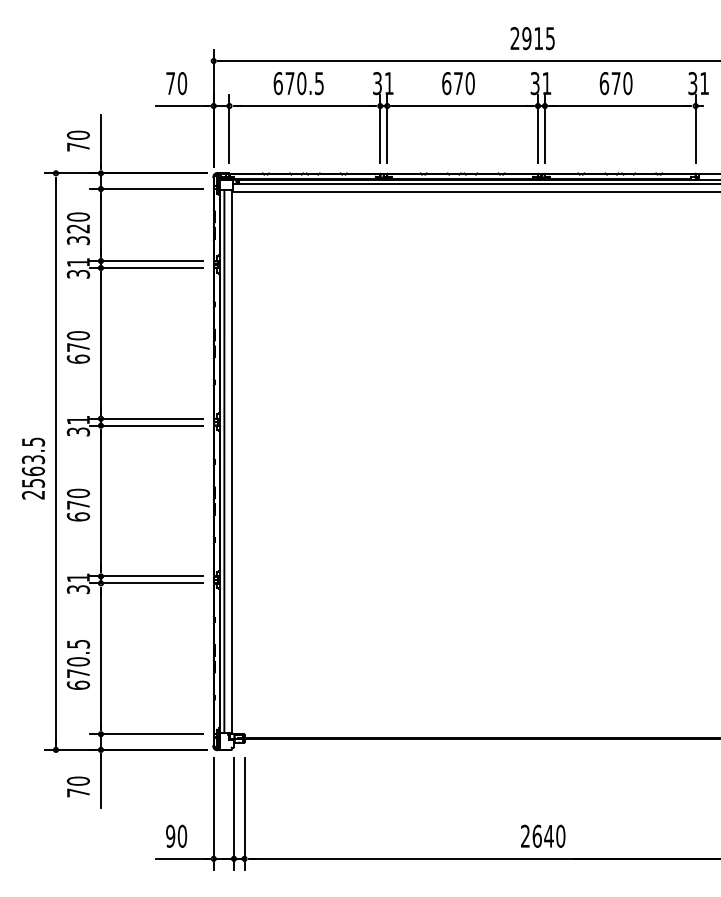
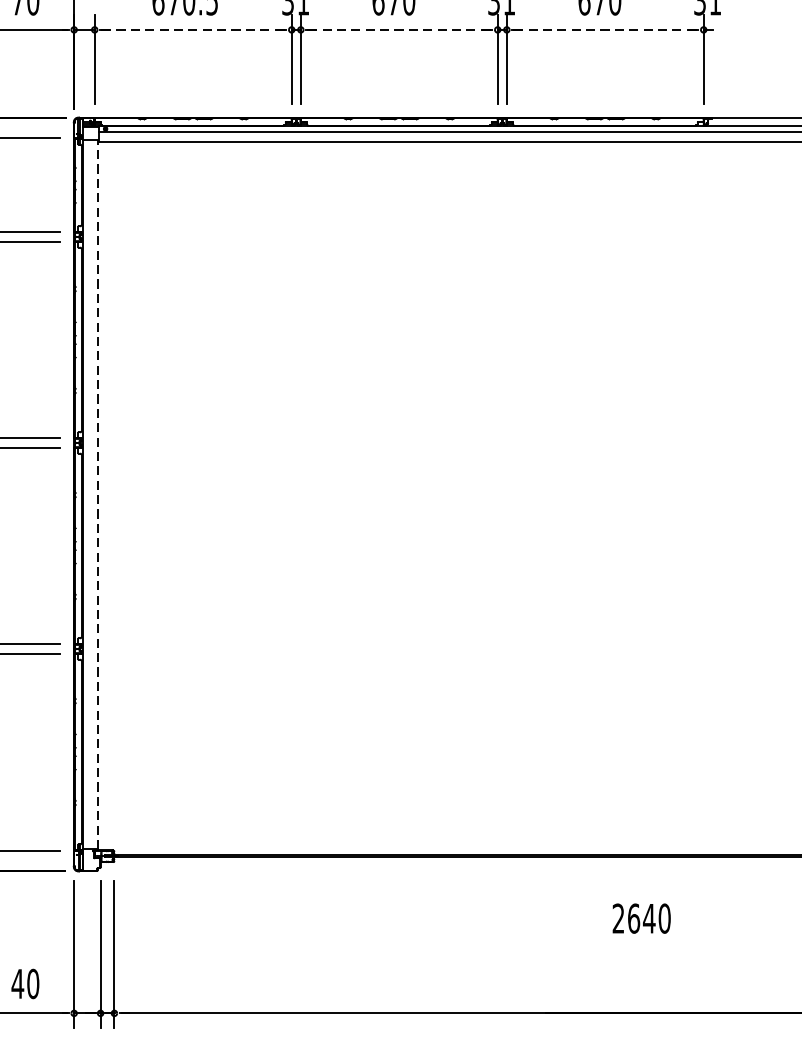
line: (304, 106) -> (192, 30), solid -> dashed
line: (462, 106) -> (399, 30), solid -> dashed
line: (620, 106) -> (605, 30), solid -> dashed
line: (224, 461) -> (88, 494), removed
line: (232, 461) -> (98, 494), solid -> dashed
text: (170, 835) -> (17, 982), 90 -> 40
text: (543, 835) -> (642, 917), moved

